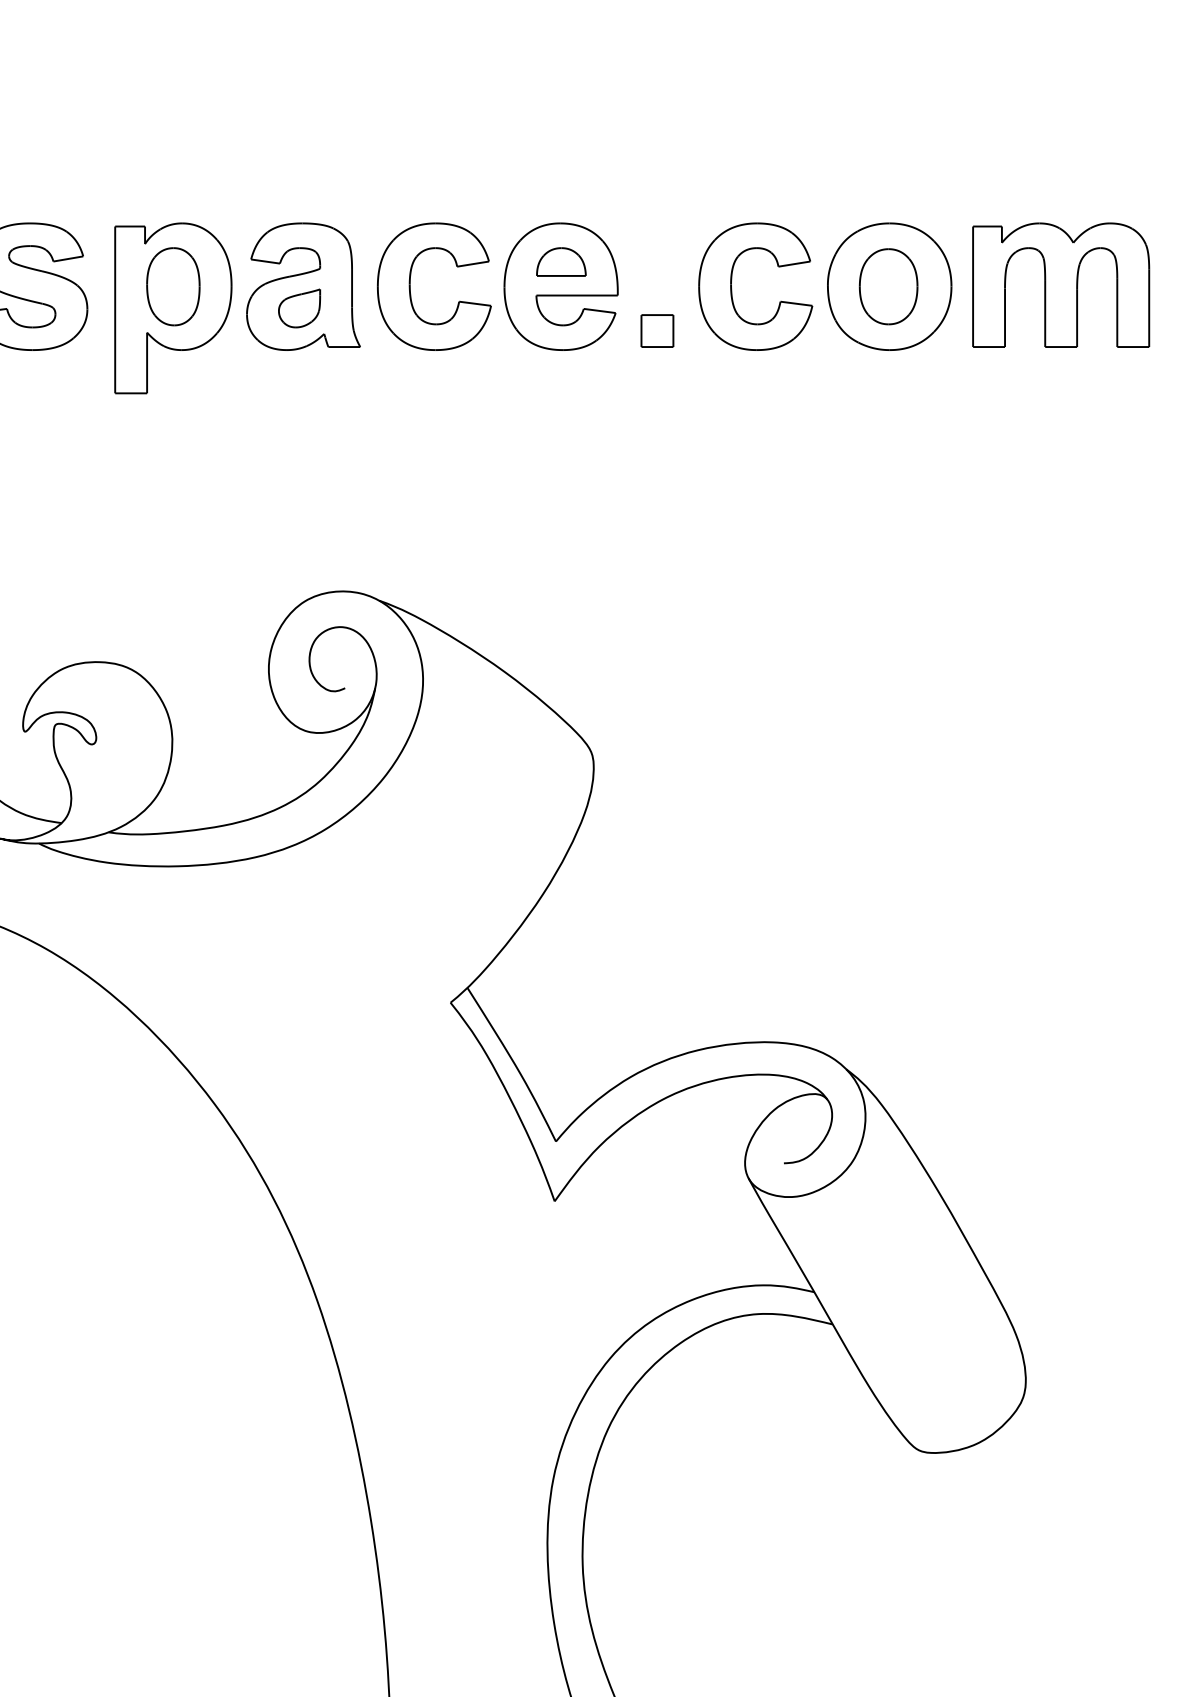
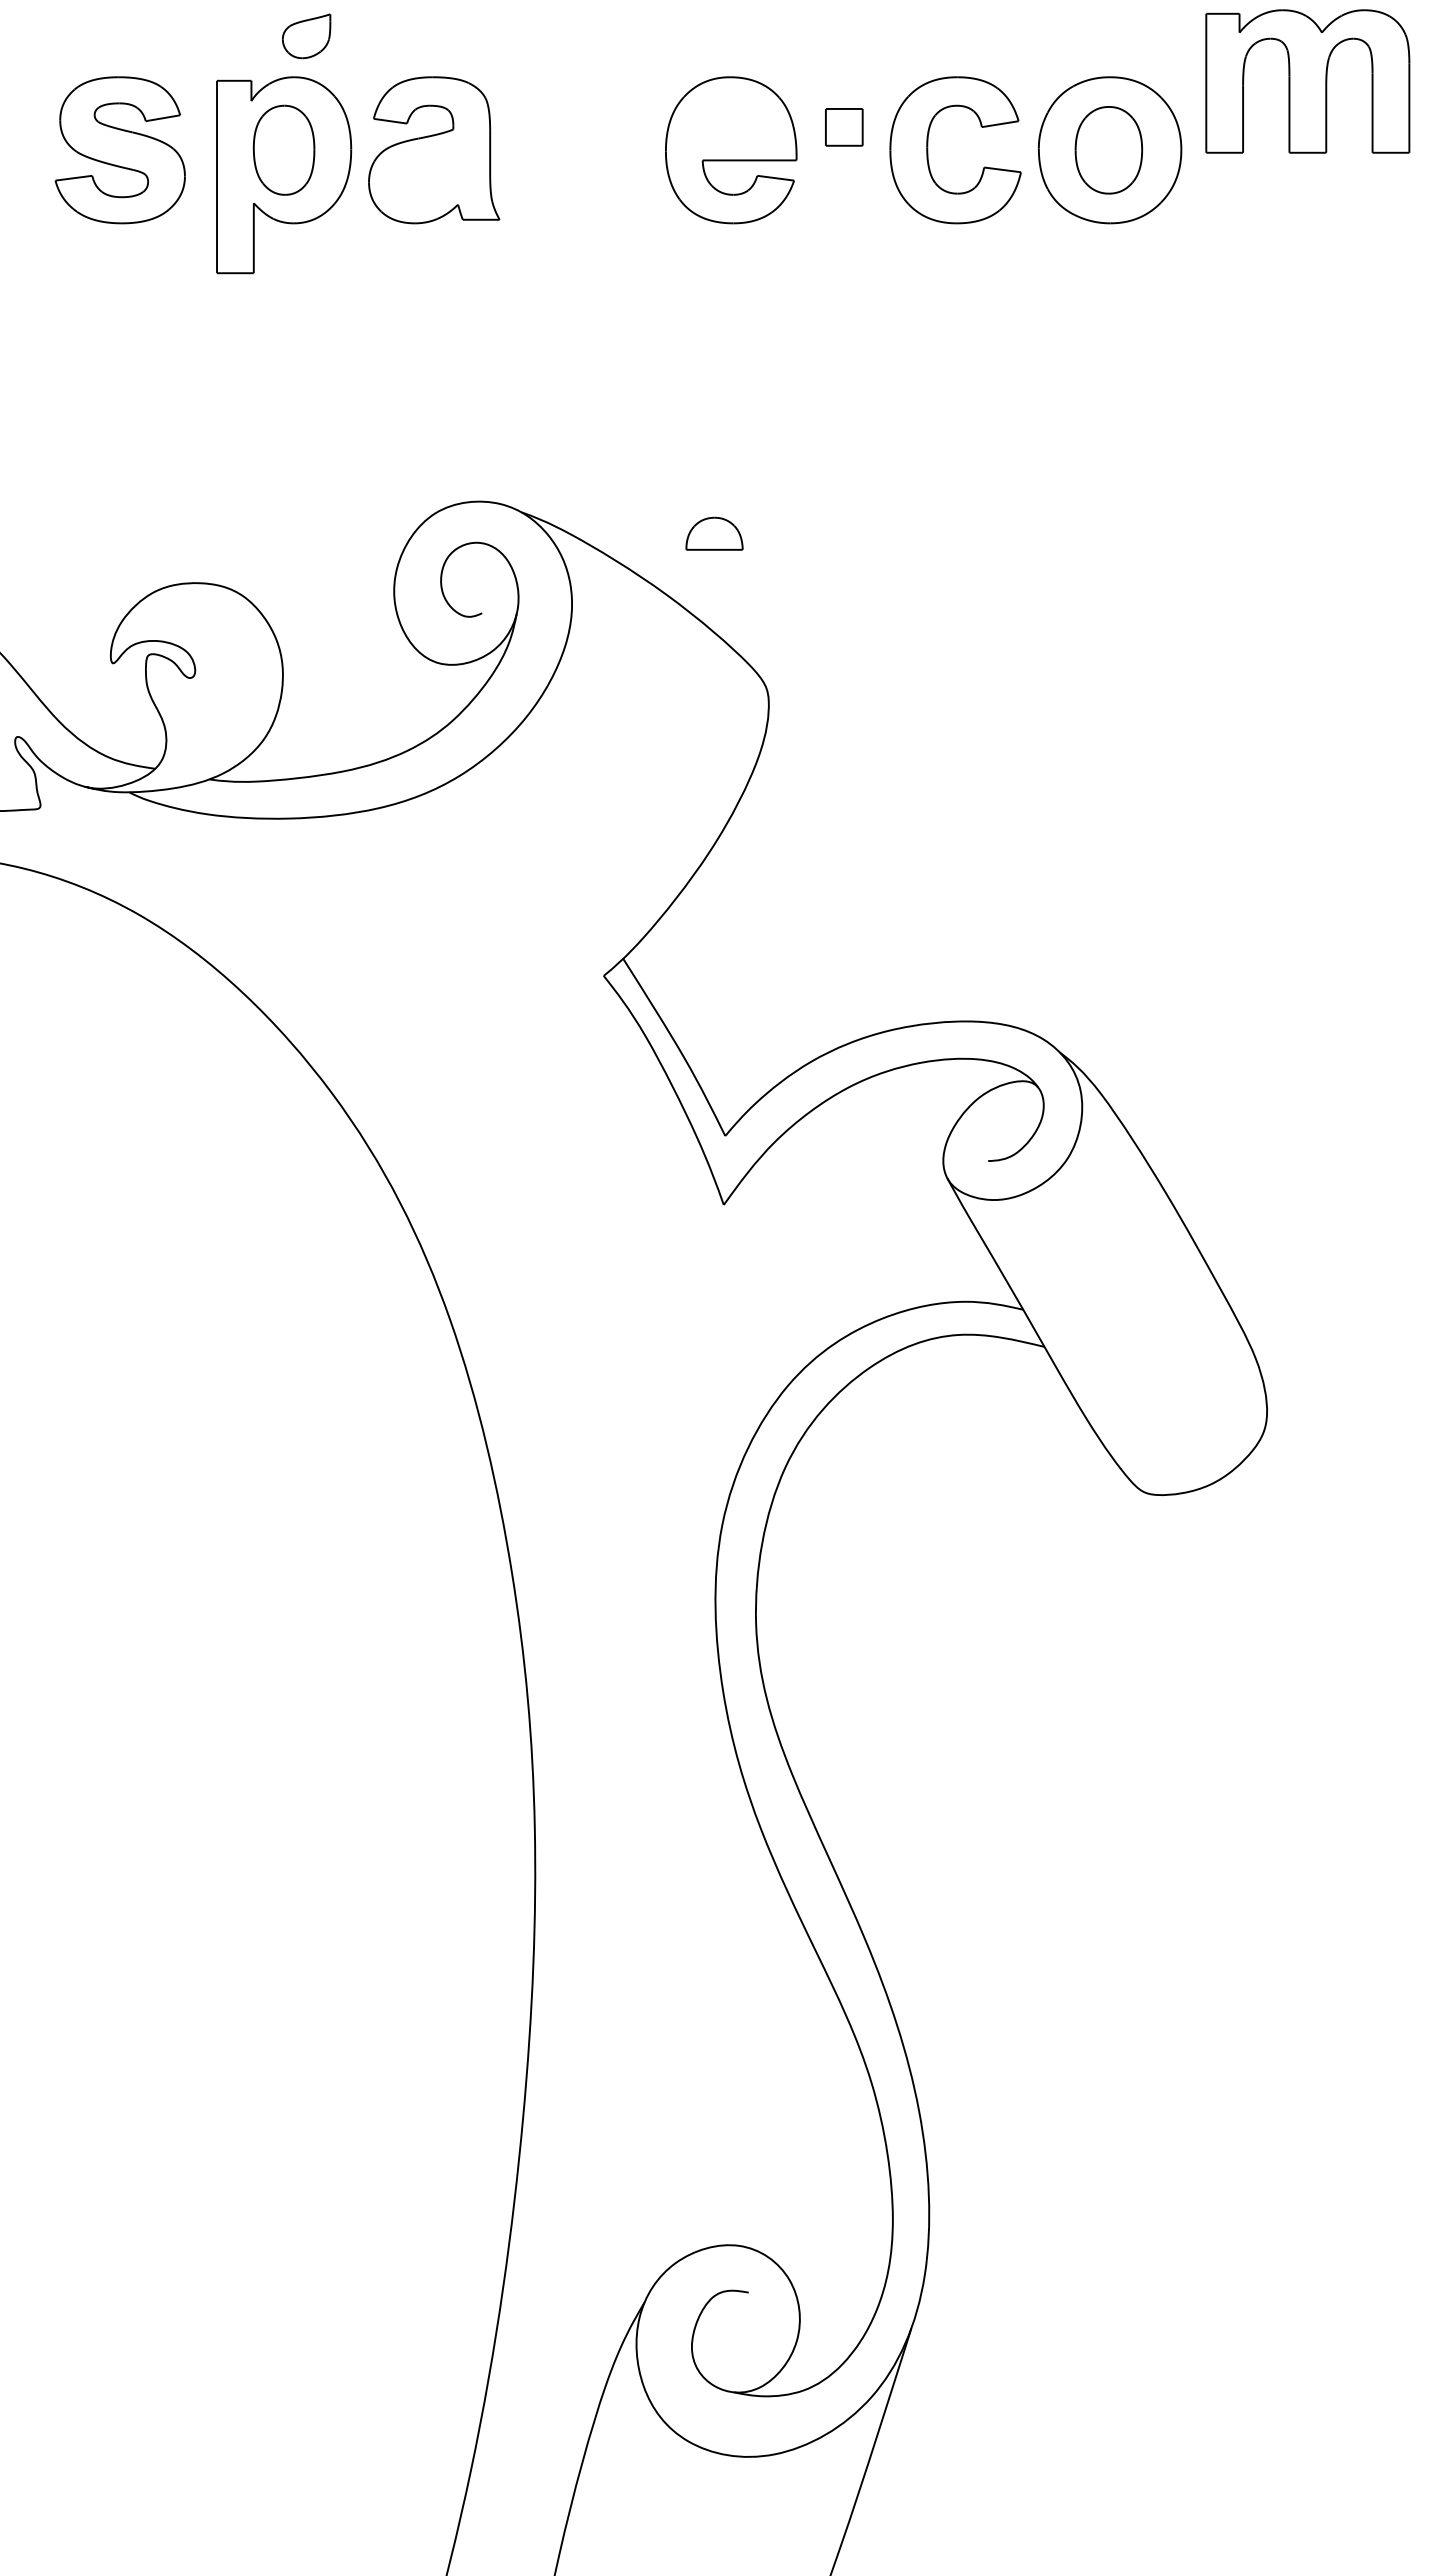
part: (561, 261) -> (714, 533), moved
part: (1060, 285) -> (1307, 81), moved
part: (410, 286) -> (557, 150), removed
part: (299, 308) -> (306, 36), moved
part: (657, 331) -> (844, 127), moved

